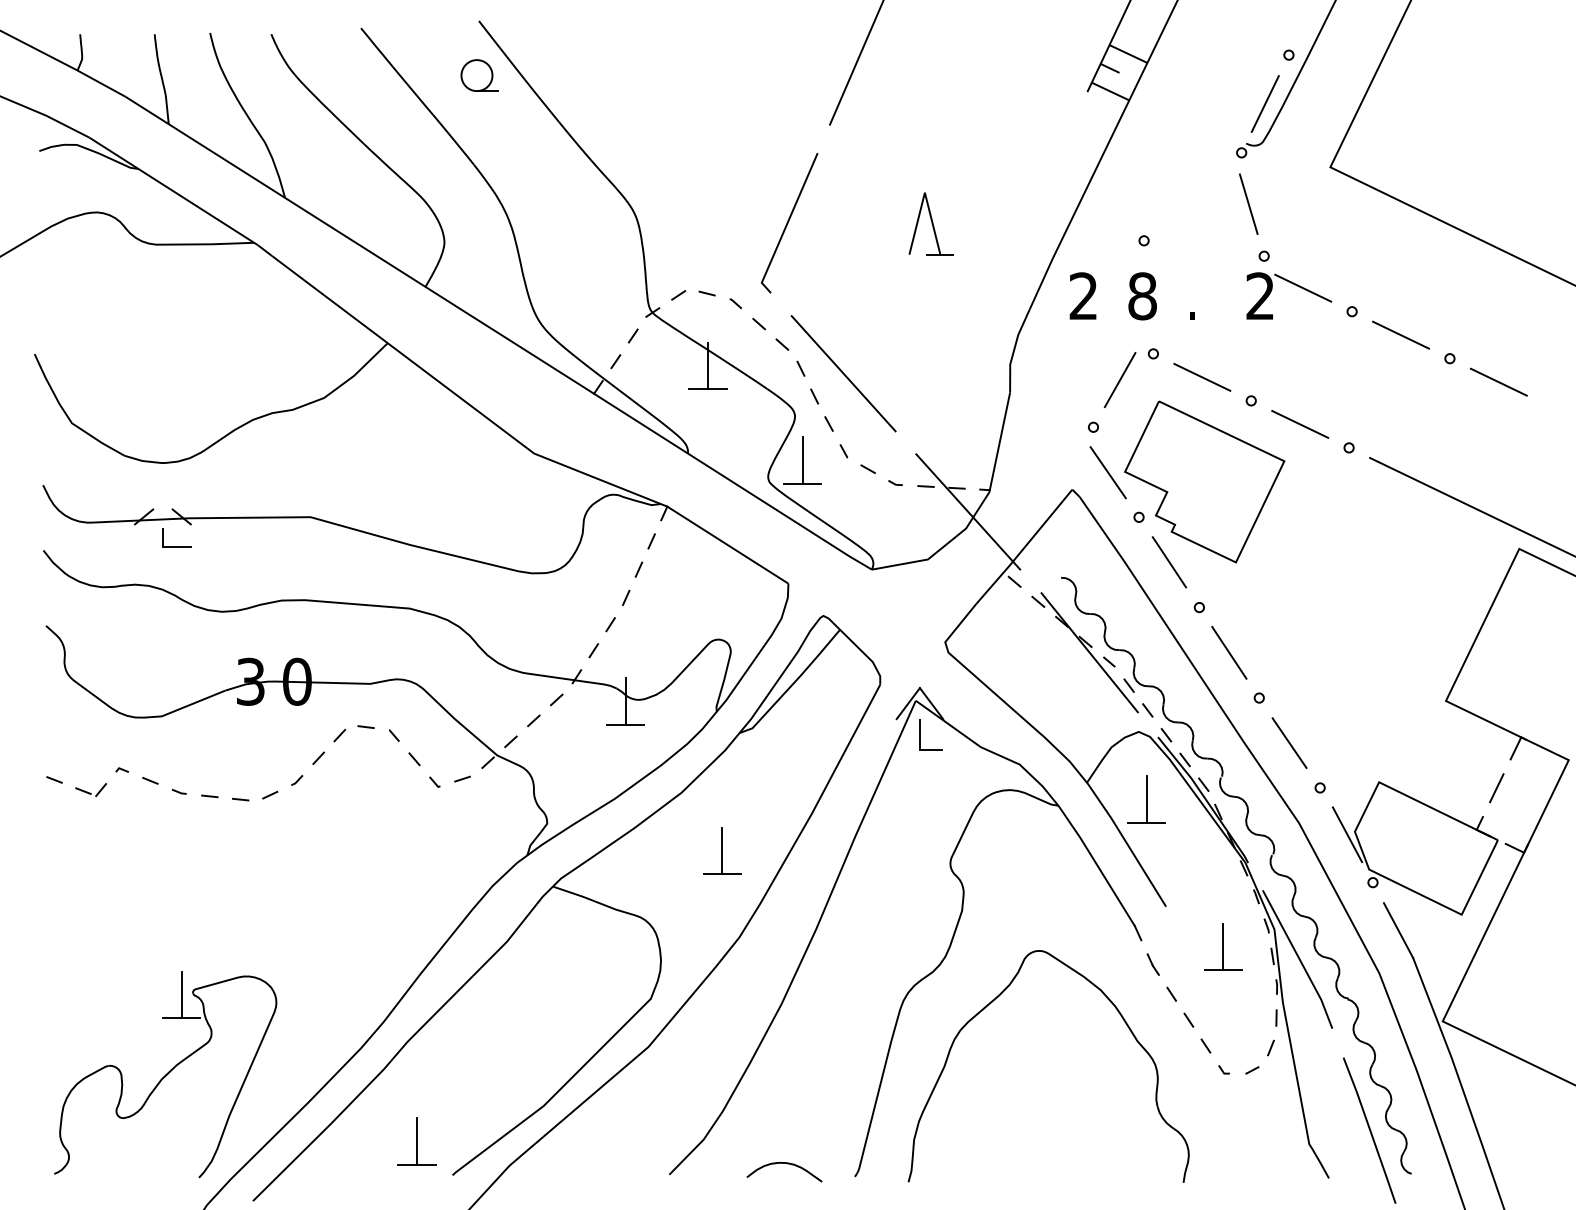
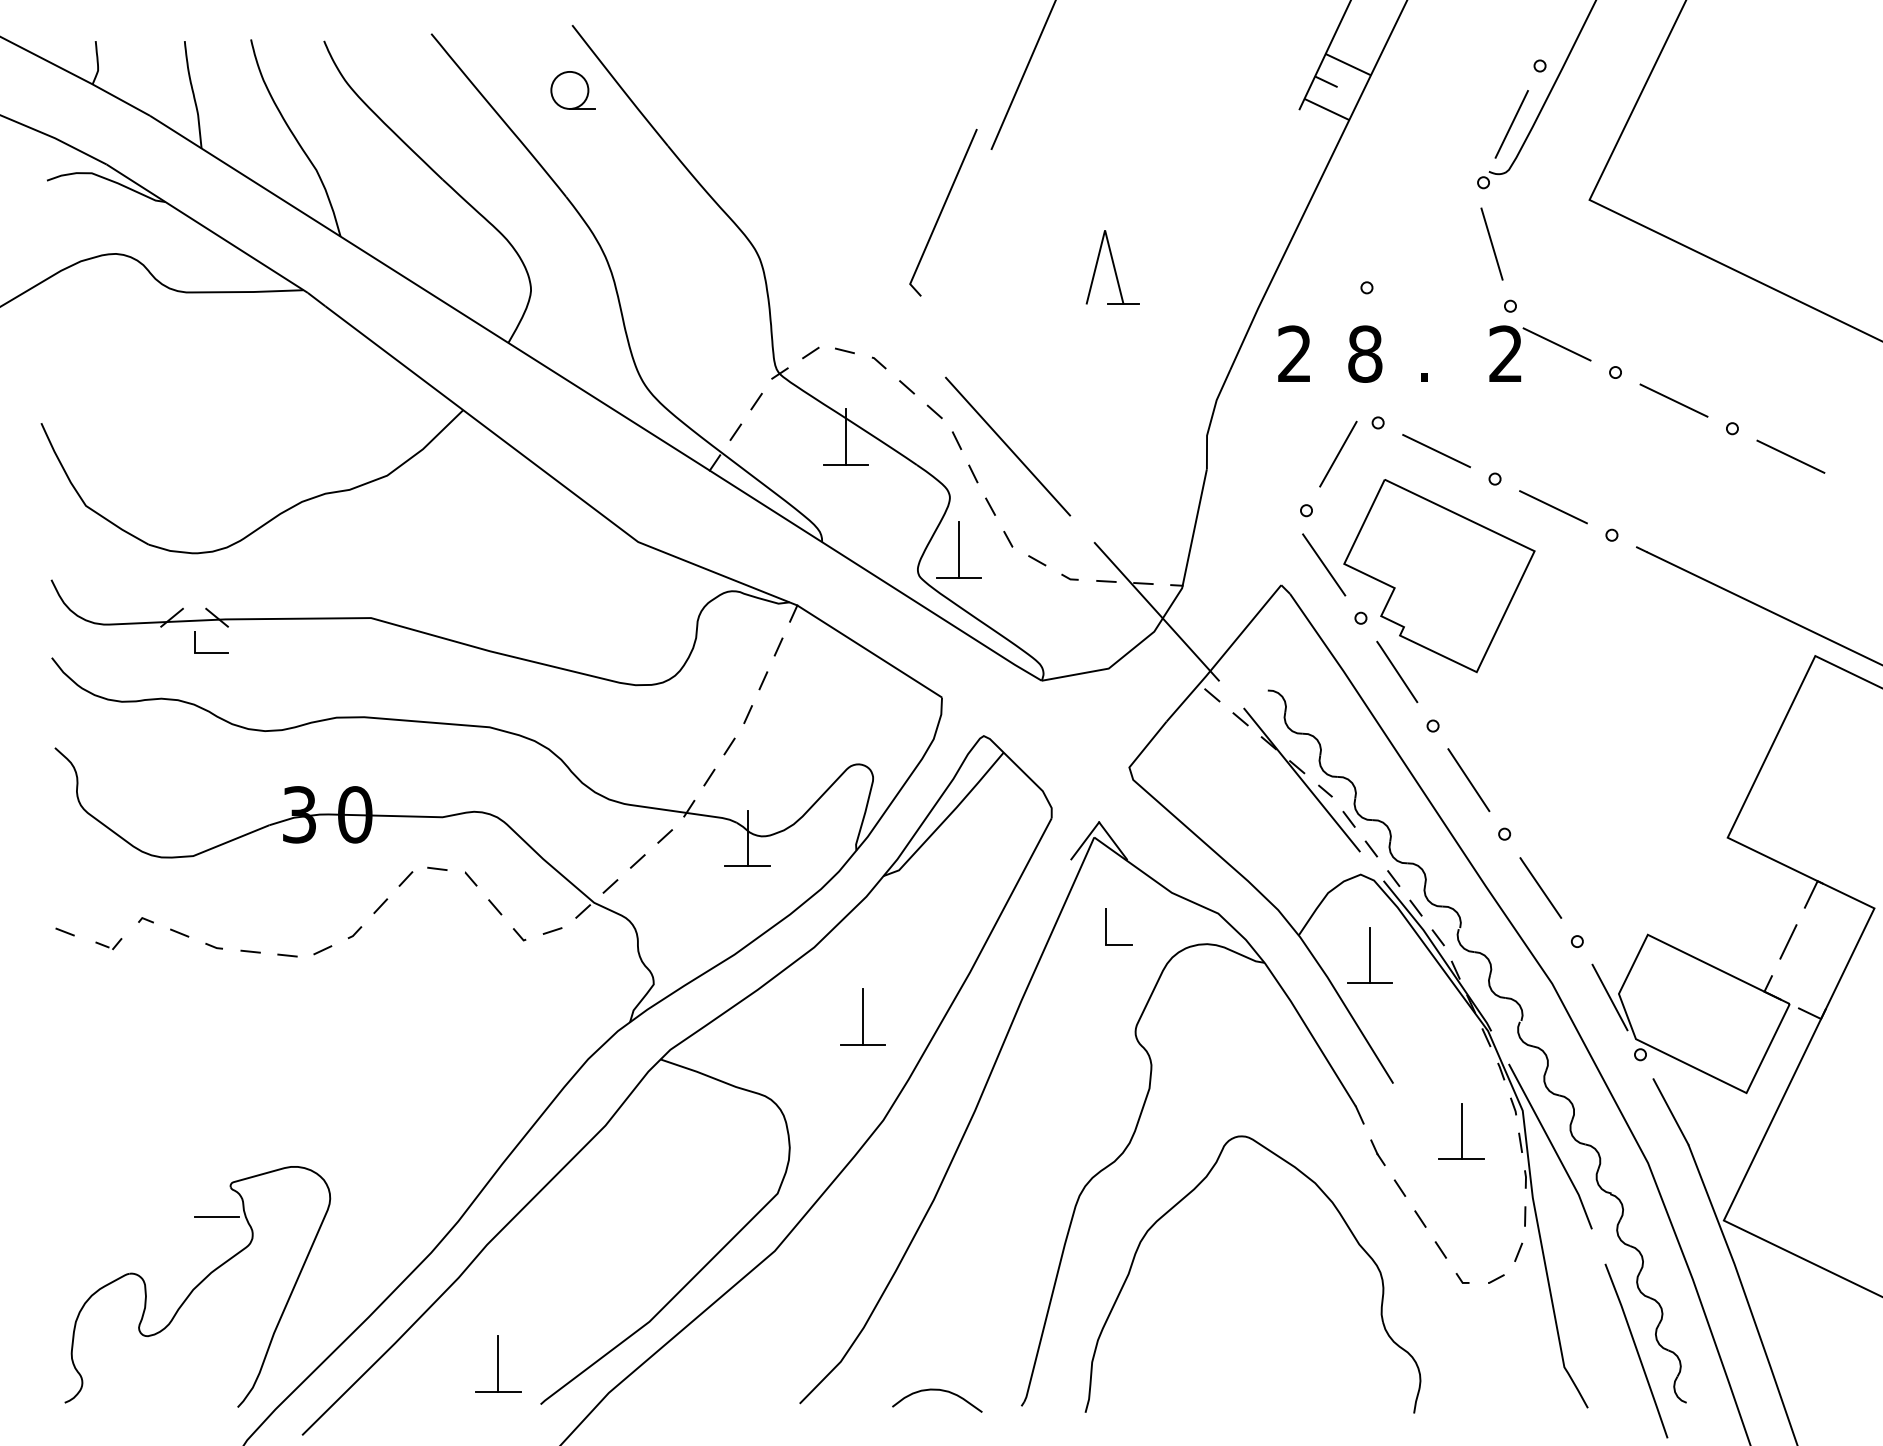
line: (788, 222) -> (942, 211), moved
part: (920, 734) -> (1106, 926), moved
part: (90, 789) -> (108, 943), size x0.7
line: (181, 994) -> (216, 1188), removed

